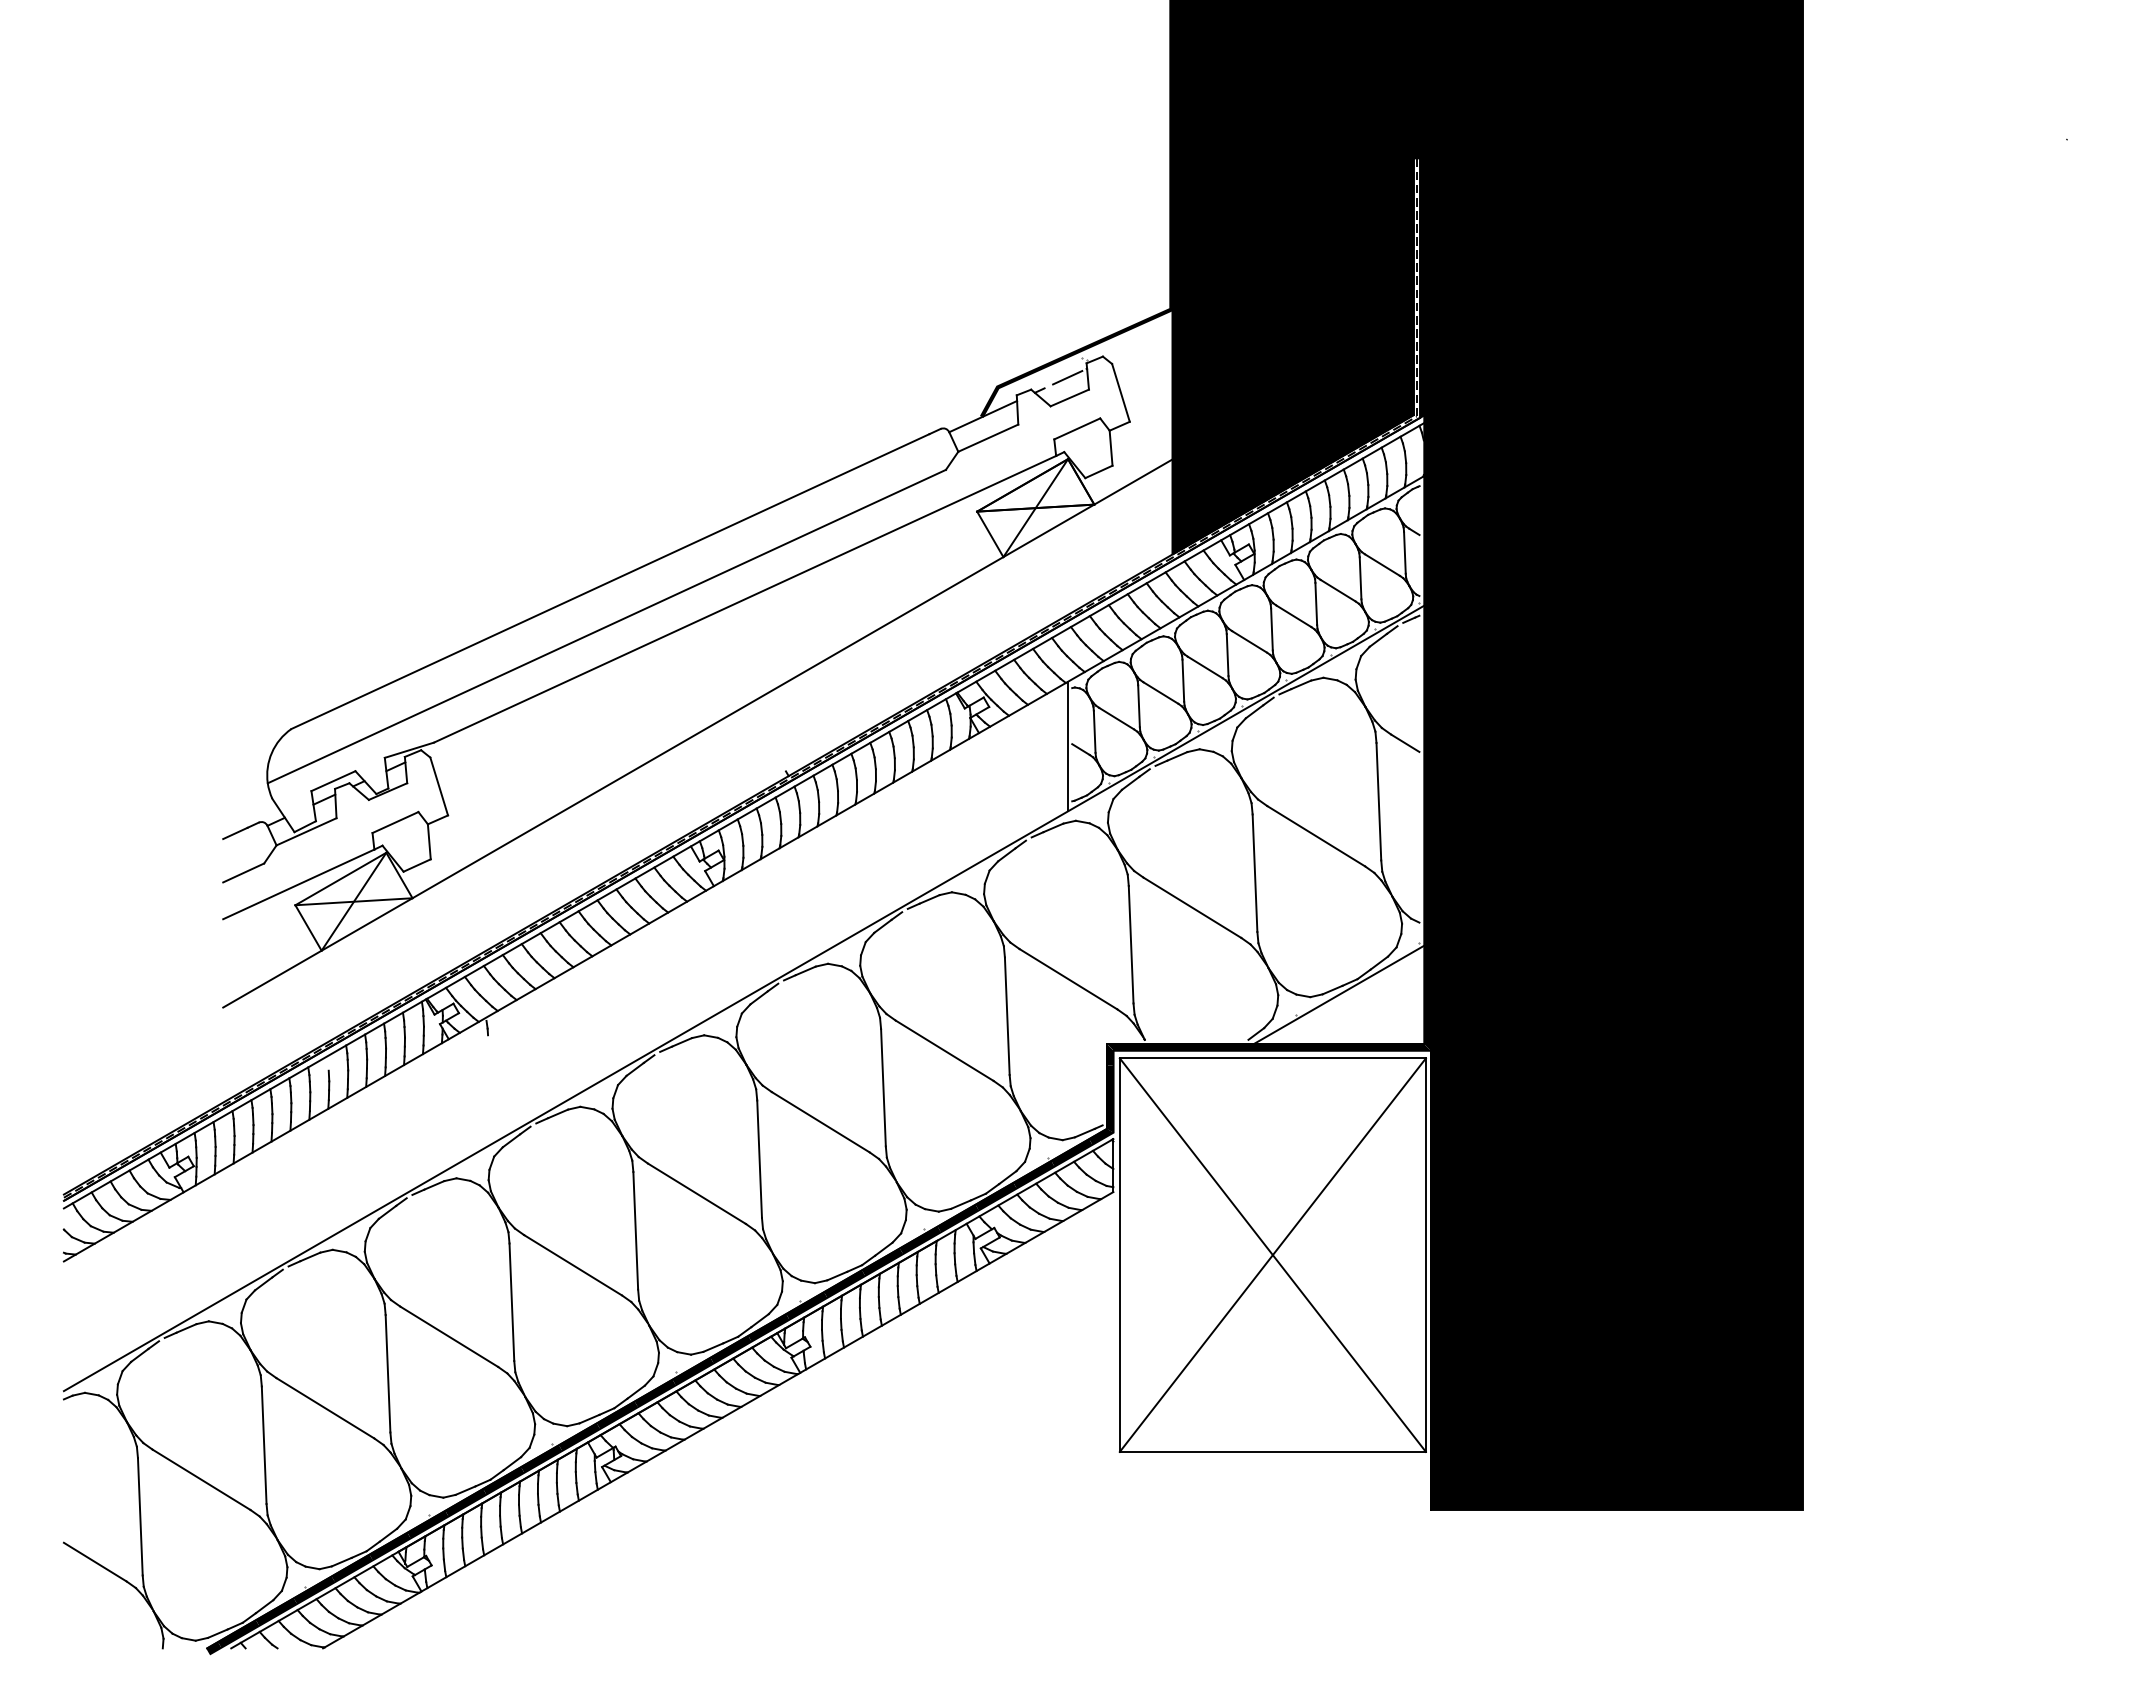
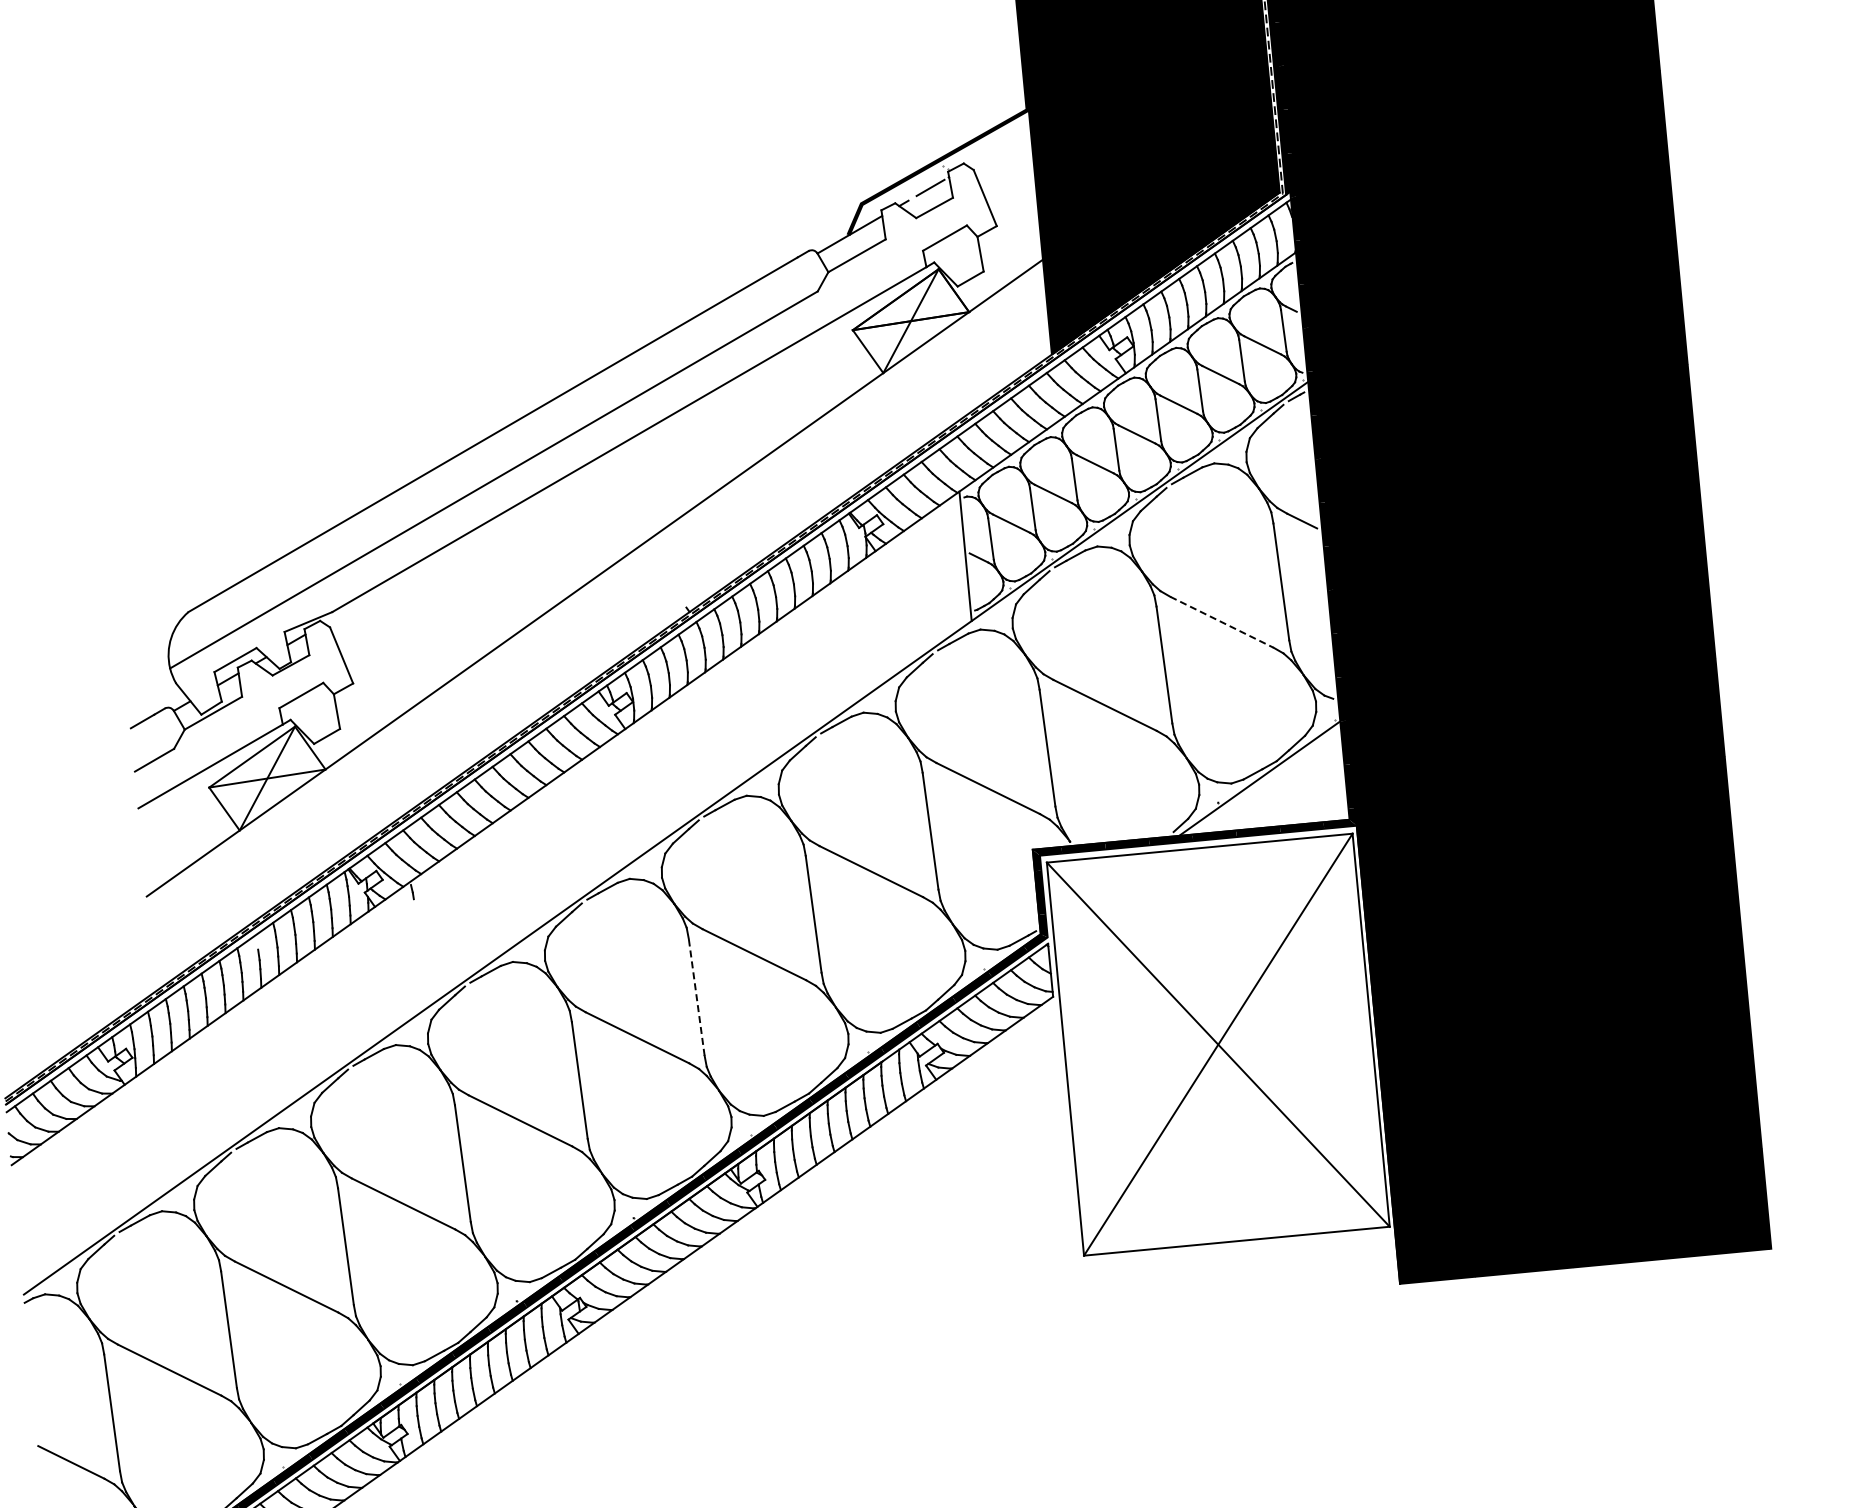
line: (1316, 836) -> (1222, 622), solid -> dashed
line: (759, 1159) -> (696, 997), solid -> dashed

